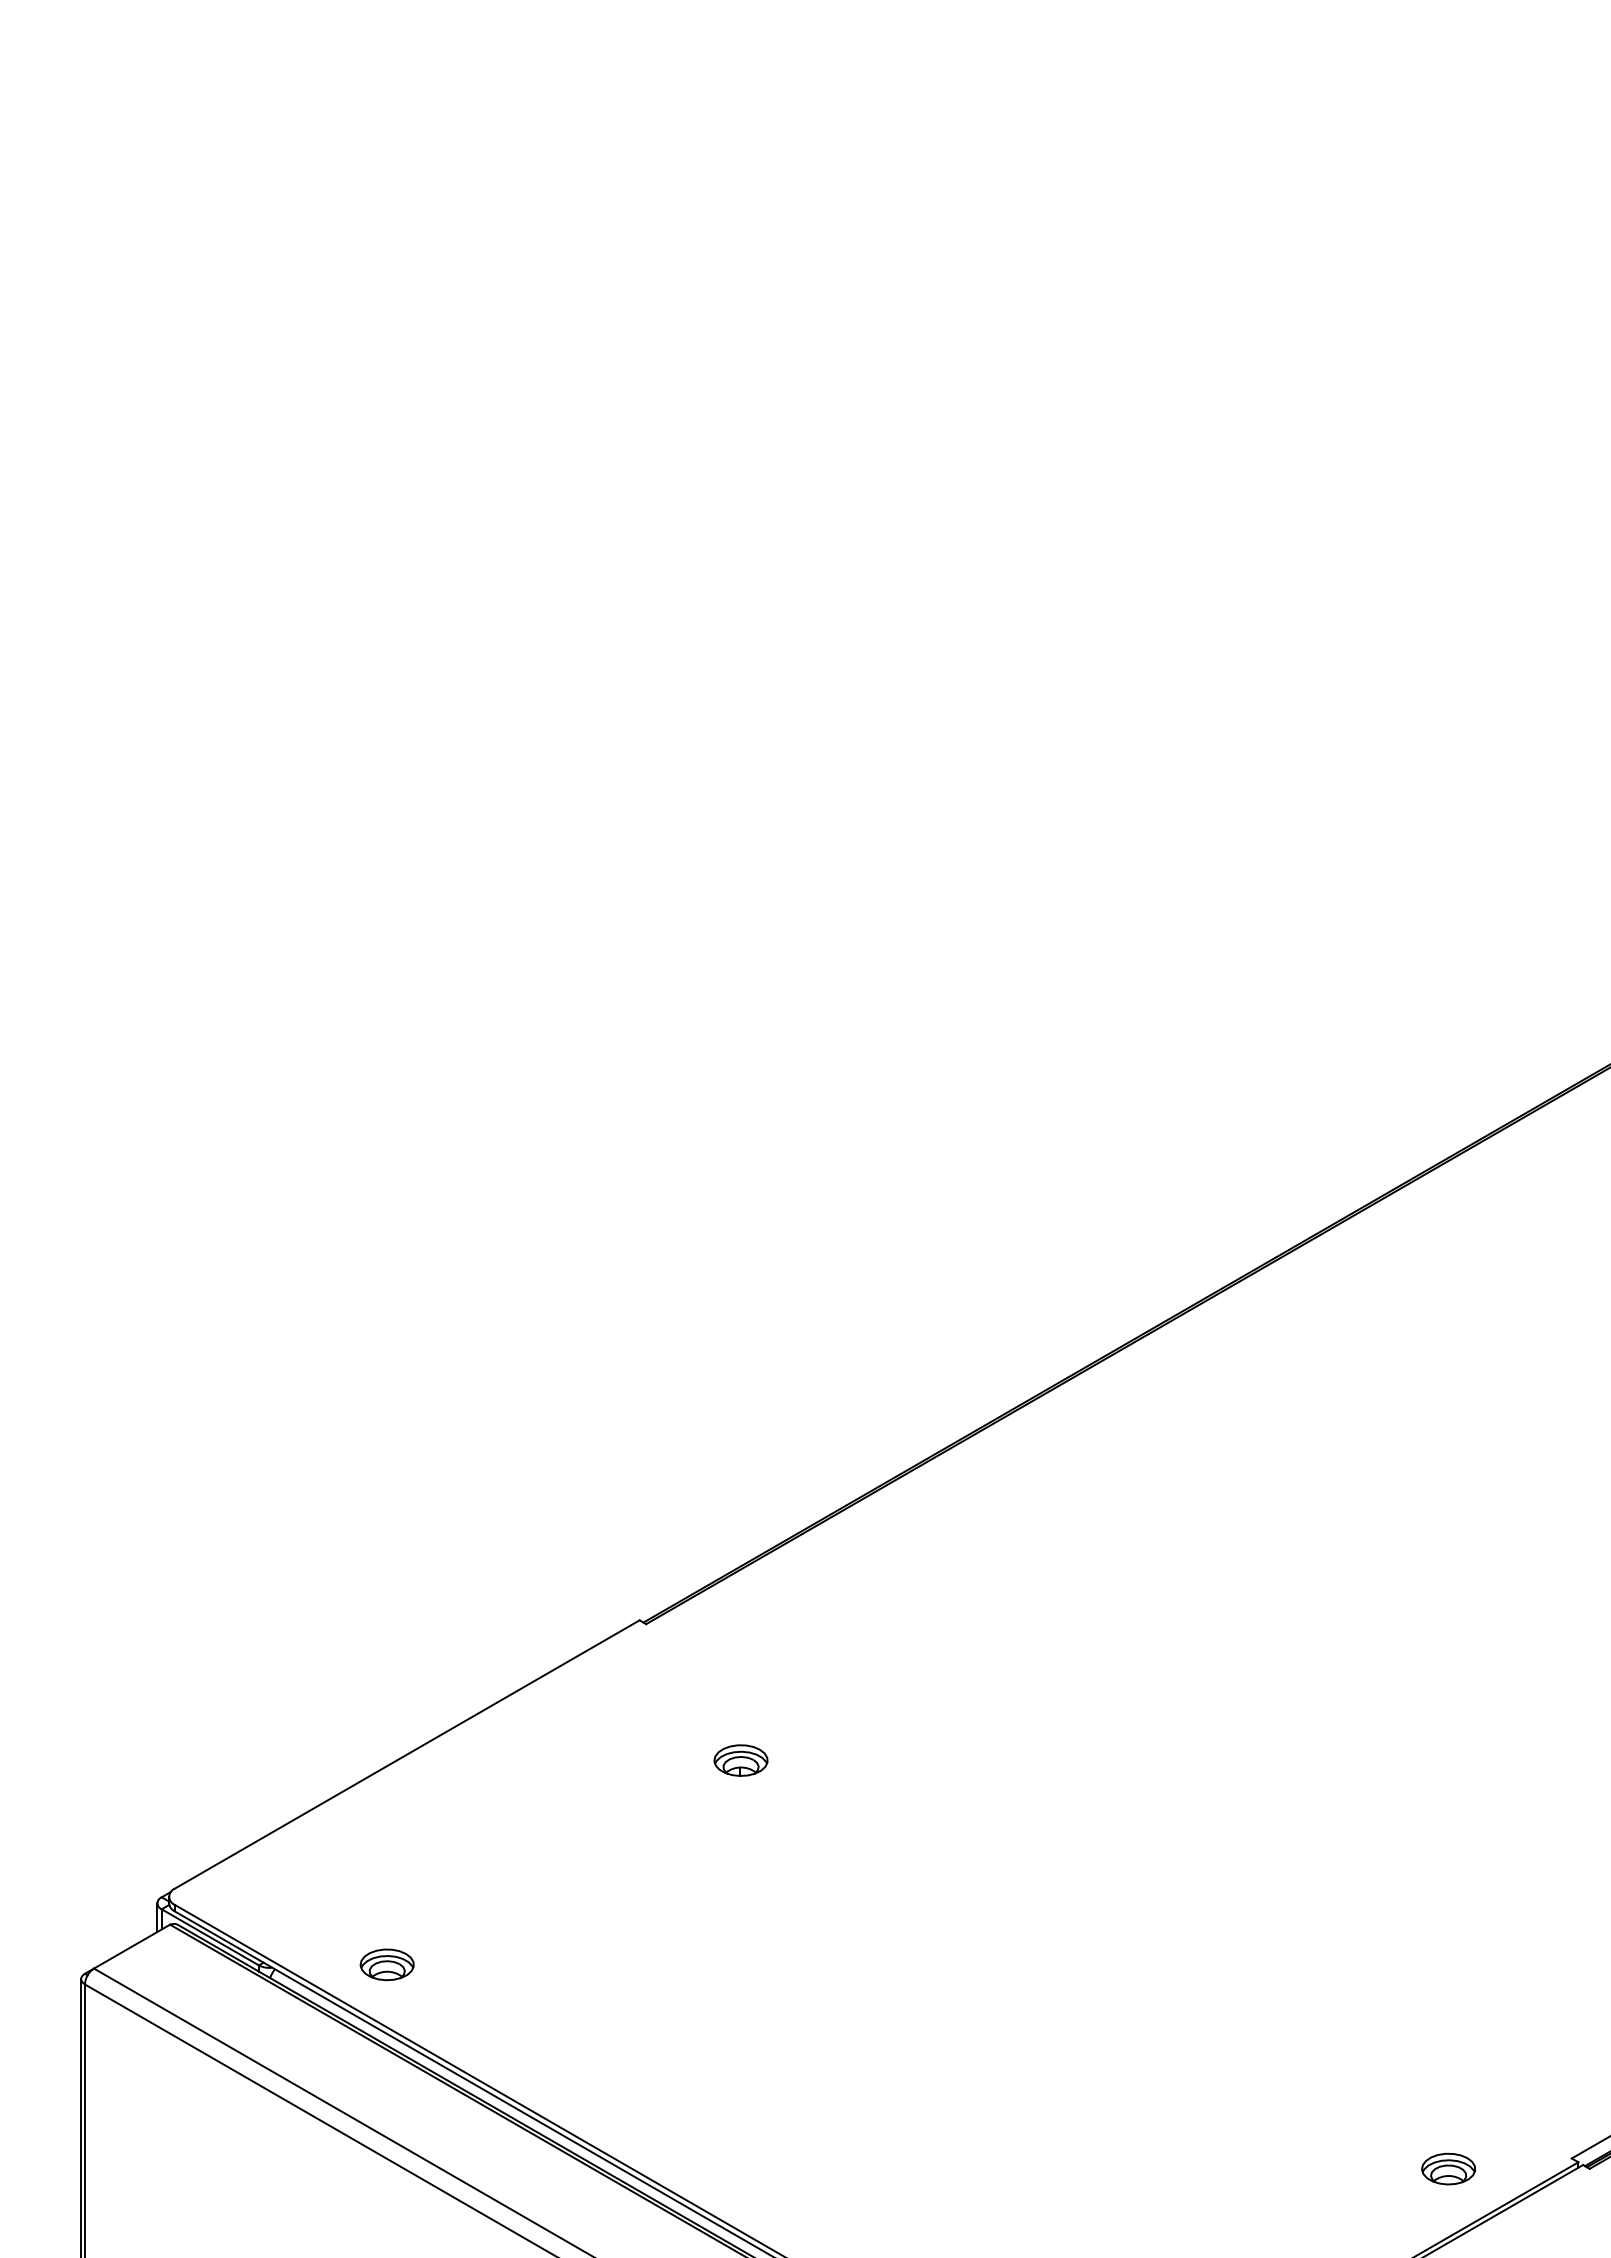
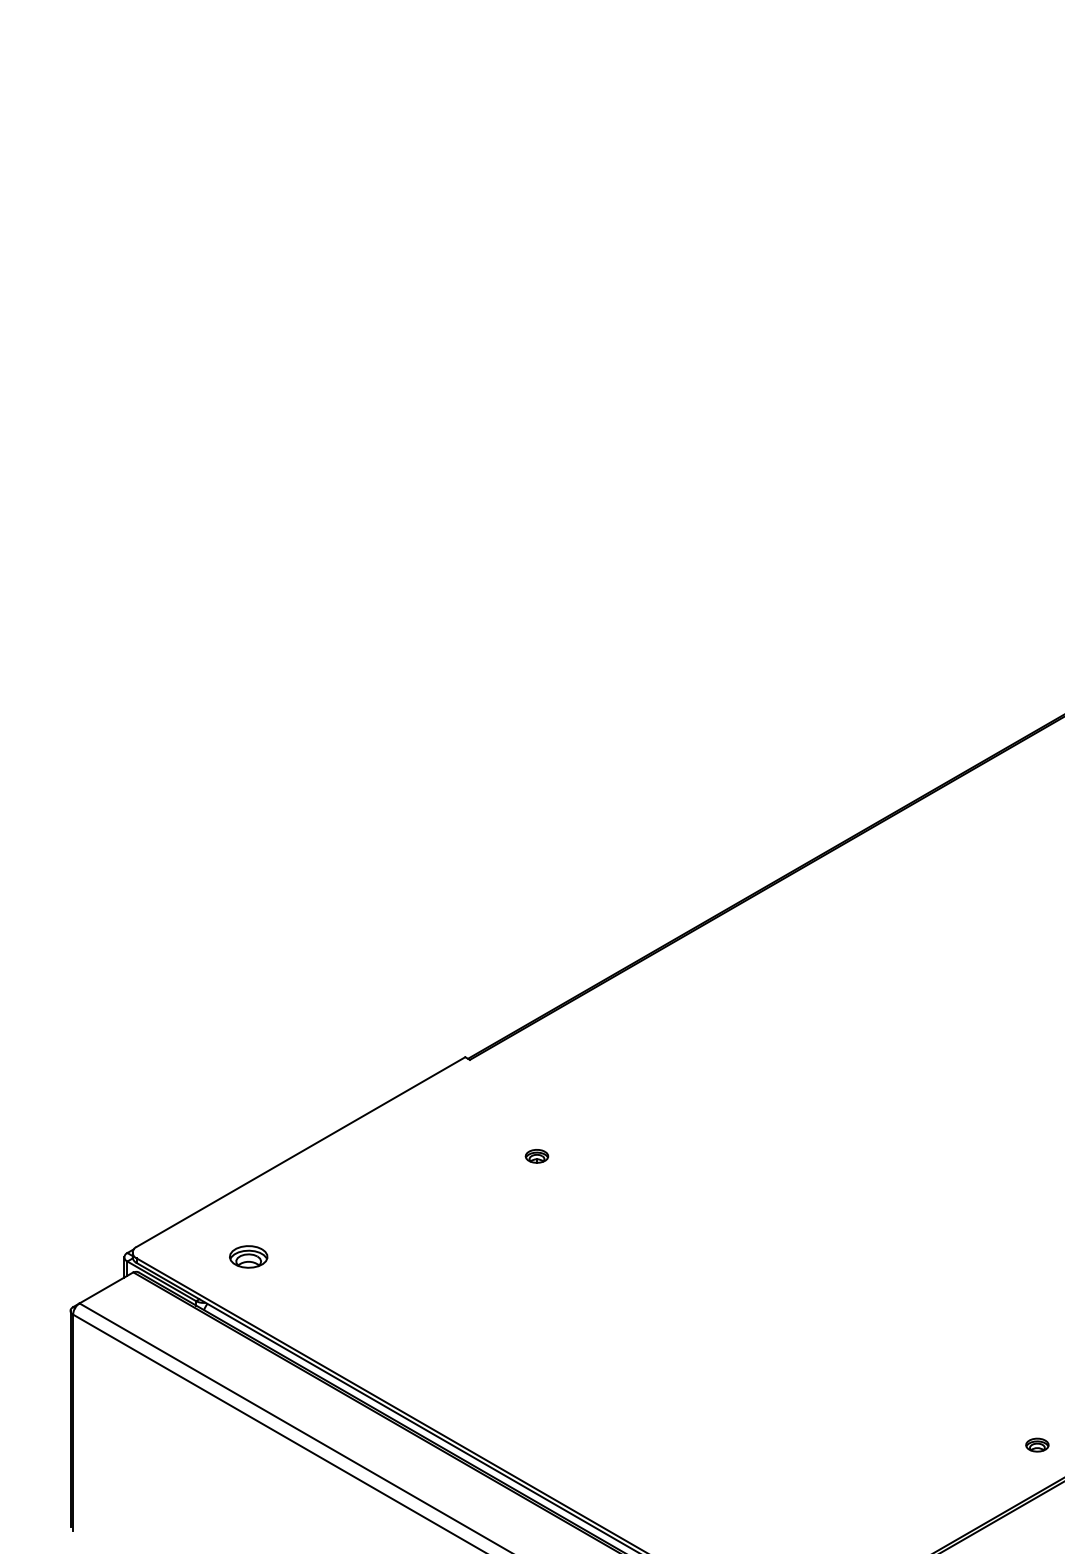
part: (740, 1760) -> (536, 1156), size x0.6
part: (386, 1964) -> (248, 1256), moved
part: (1448, 2168) -> (1037, 1444), size x0.6

